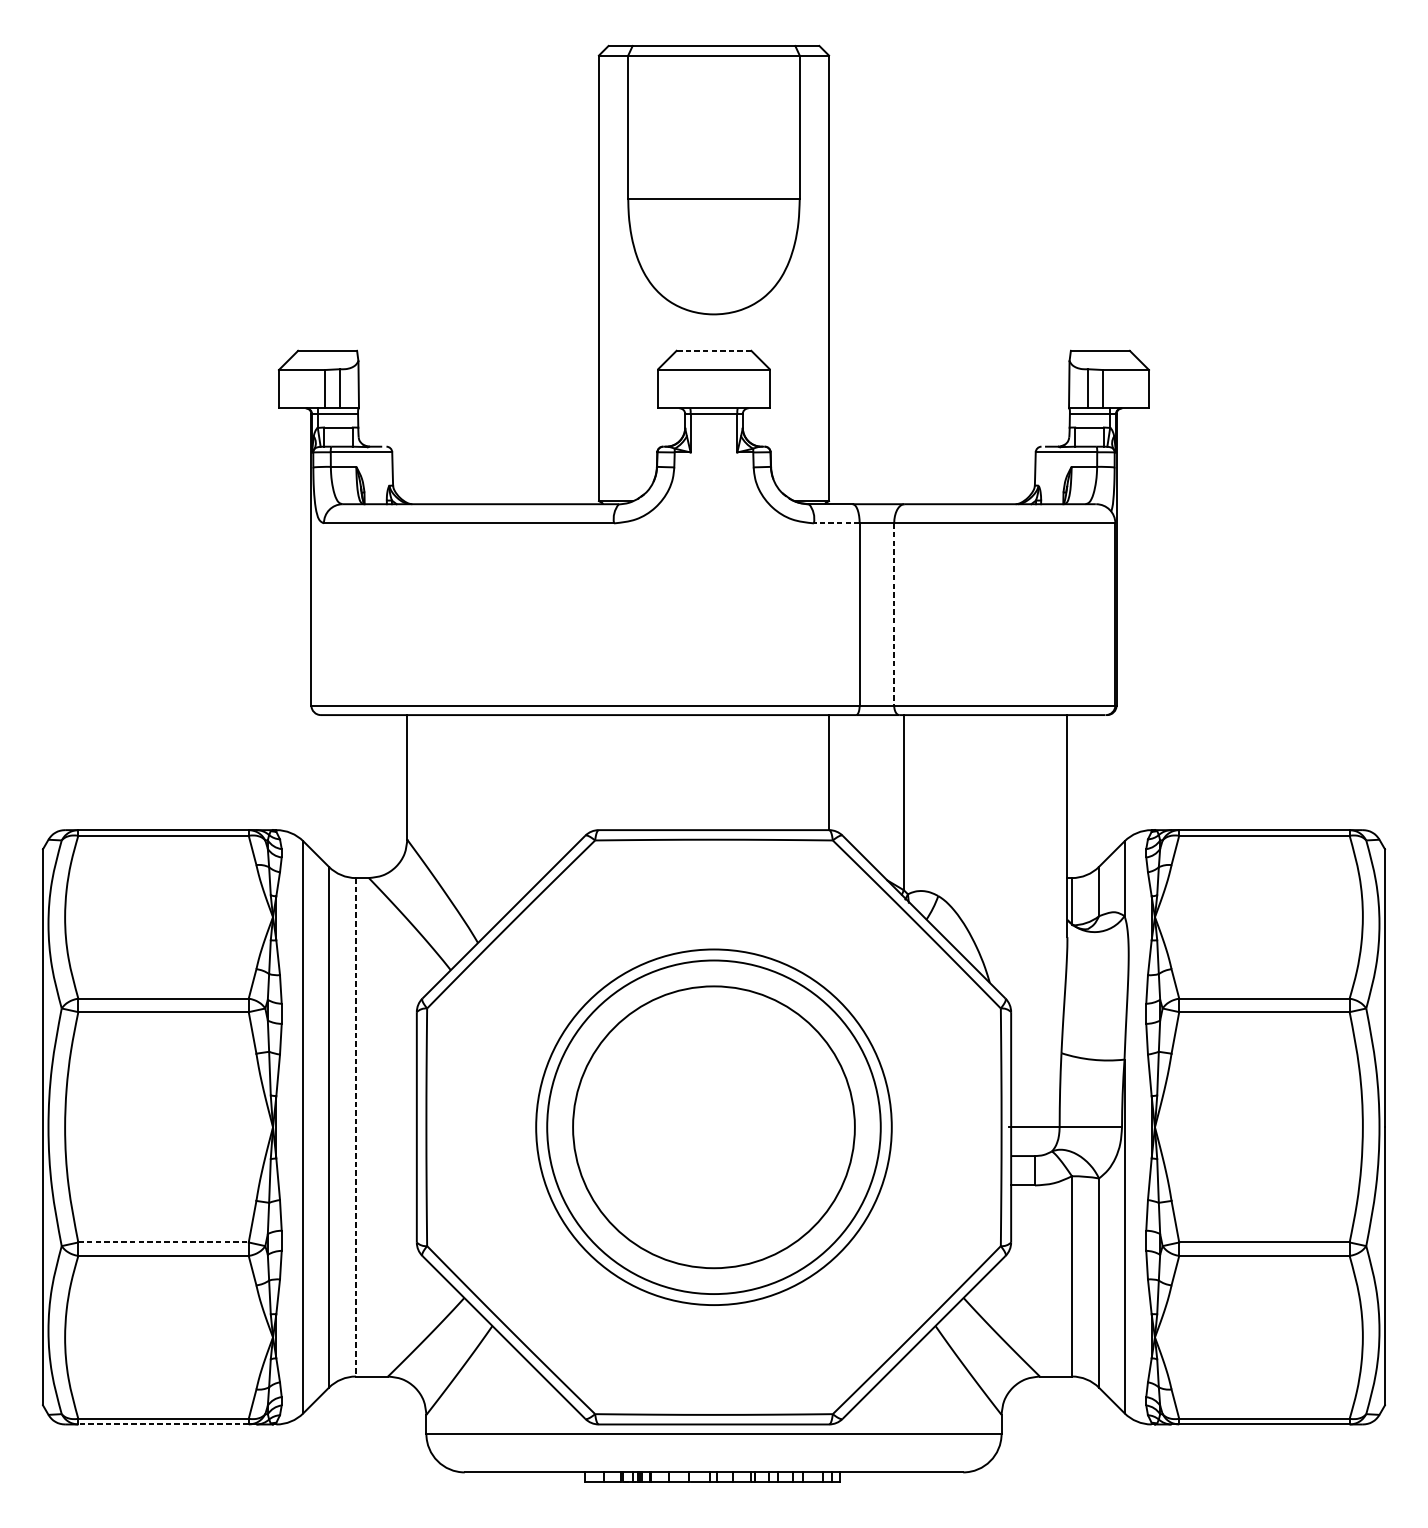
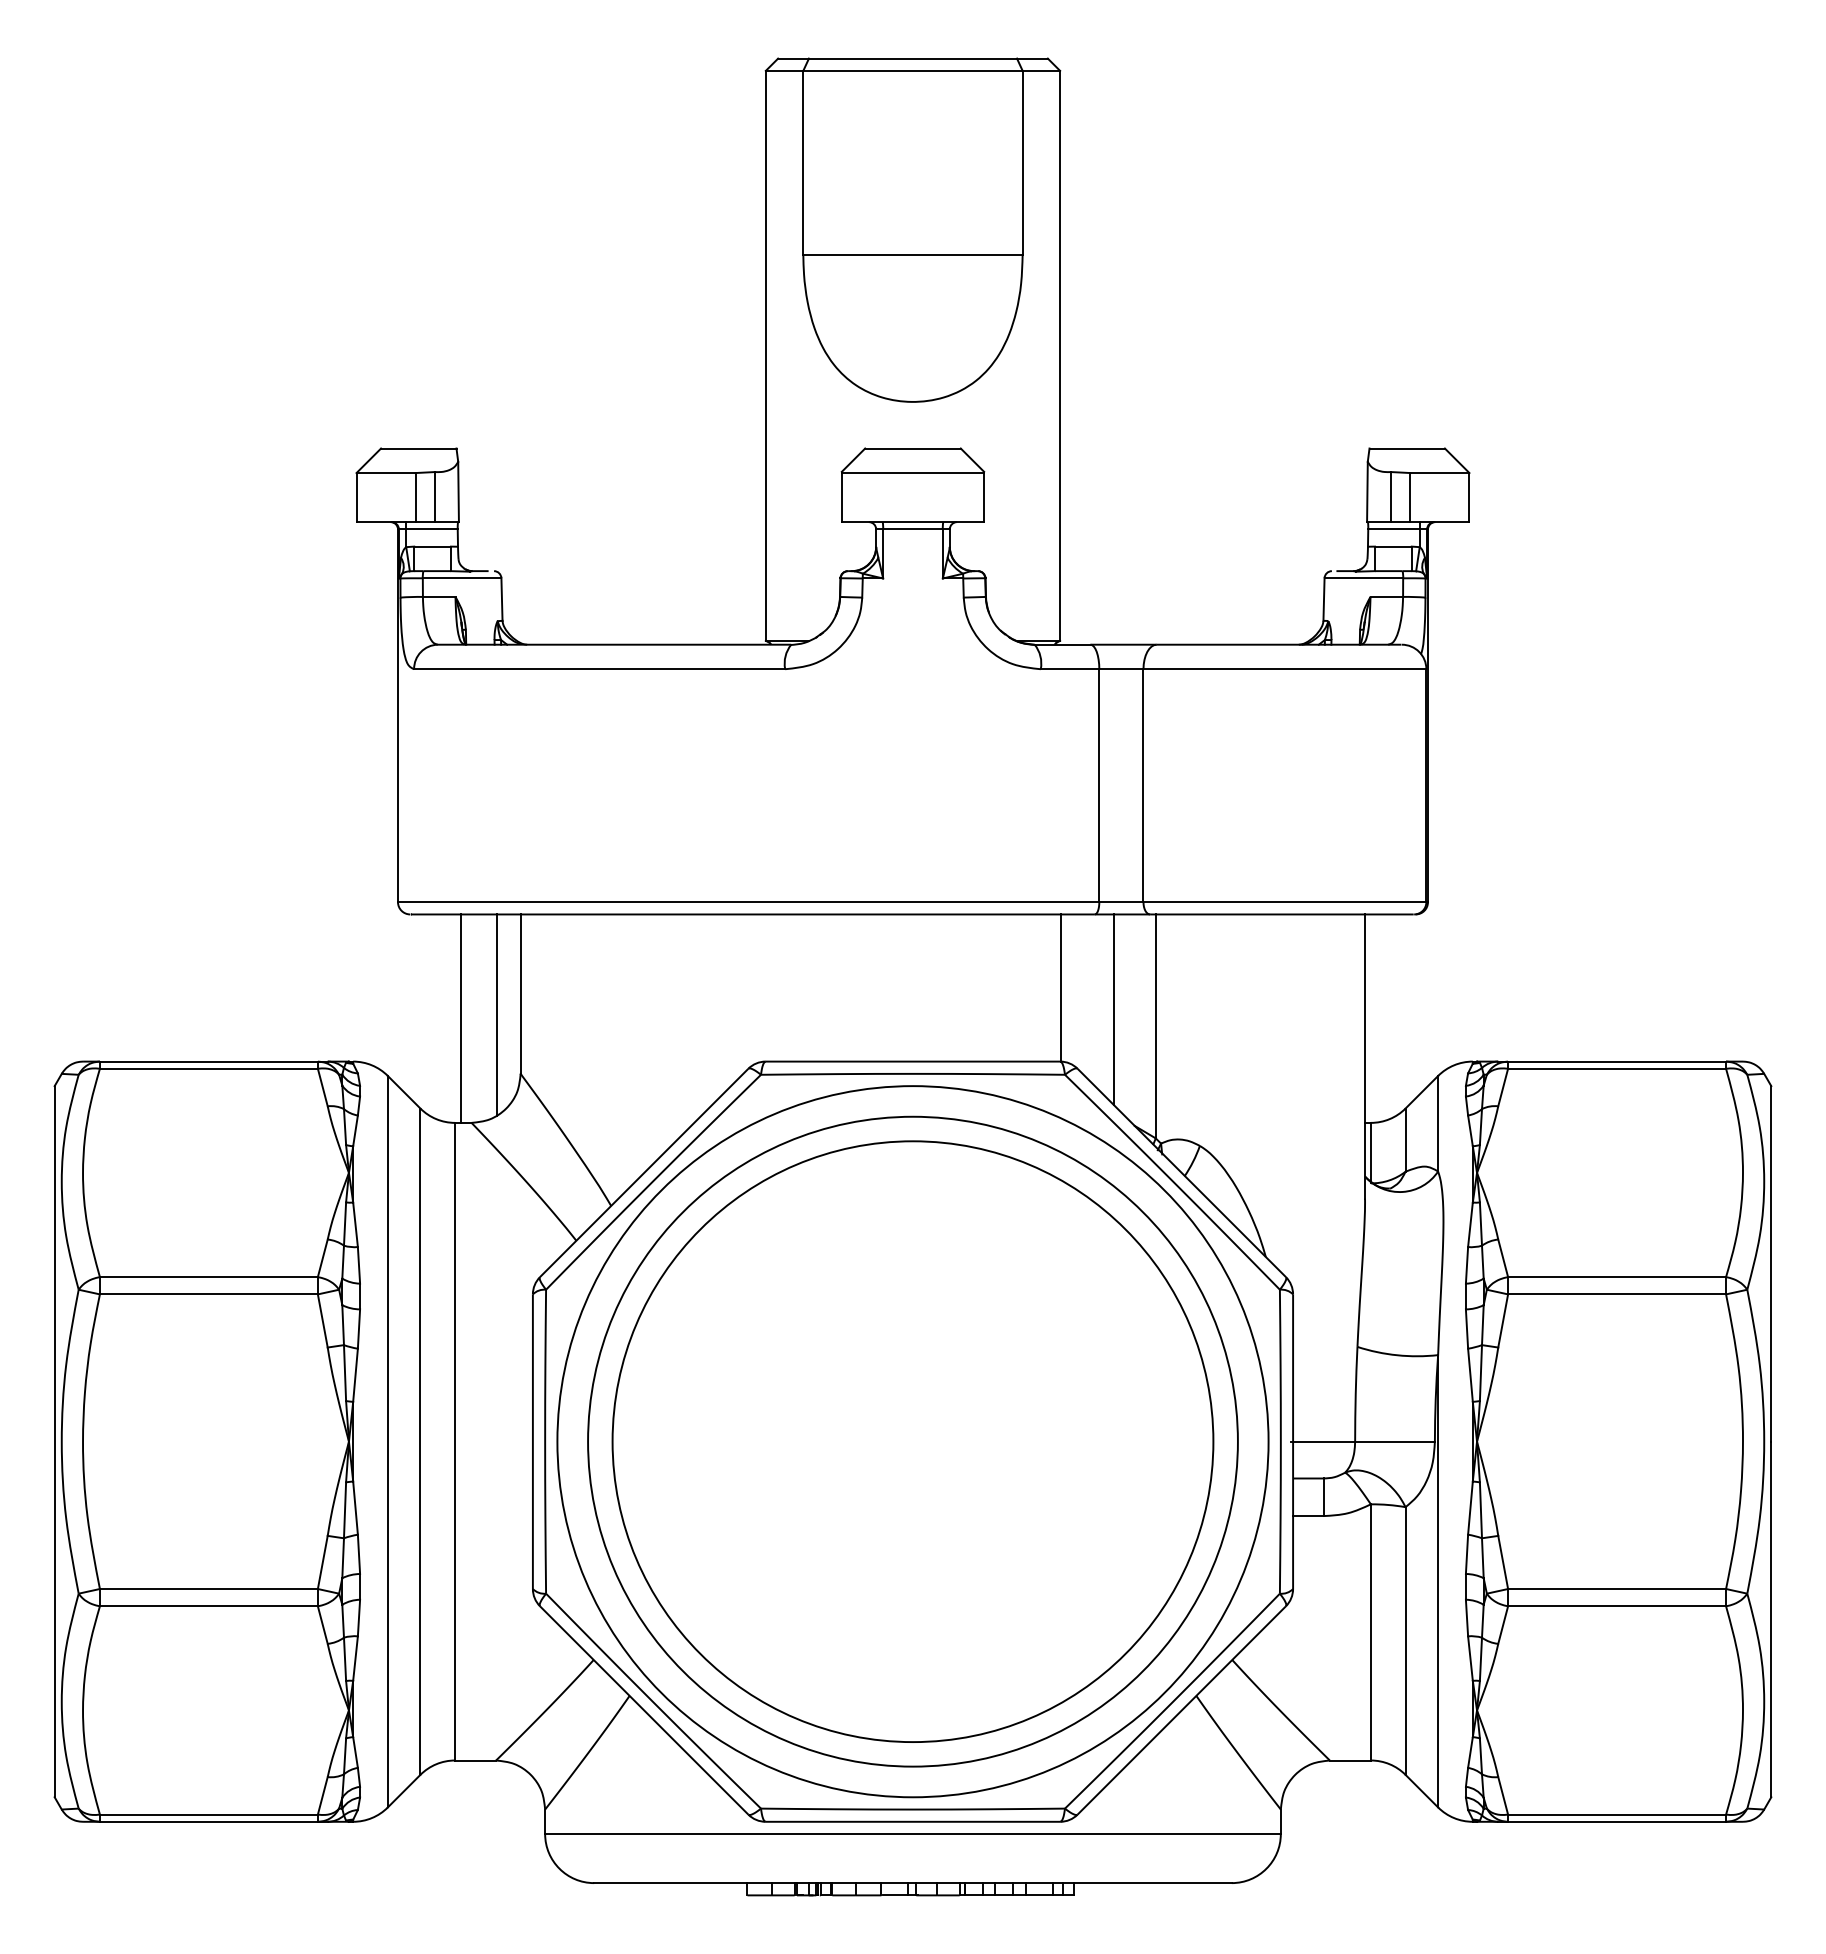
line: (713, 350) -> (912, 448), dashed -> solid
line: (836, 523) -> (1069, 669), dashed -> solid
line: (894, 615) -> (1143, 786), dashed -> solid
line: (870, 789) -> (1113, 1009), added
line: (388, 793) -> (496, 1014), added
line: (360, 796) -> (460, 1018), added
line: (356, 1127) -> (455, 1441), dashed -> solid
circle: (713, 1127) -> (912, 1441), size x1.43
circle: (713, 1127) -> (912, 1441), size x1.67
circle: (713, 1127) -> (912, 1441), size x1.67
line: (163, 1242) -> (208, 1588), dashed -> solid
line: (163, 1424) -> (208, 1821), dashed -> solid

